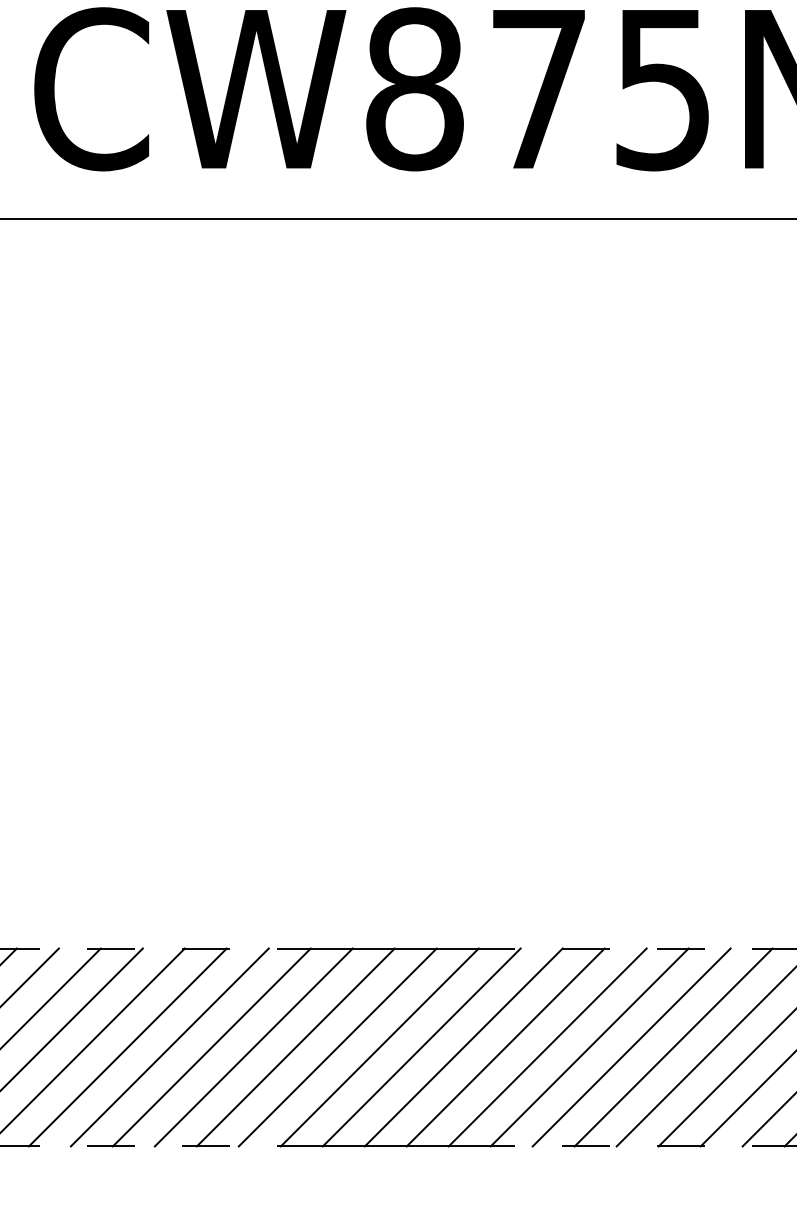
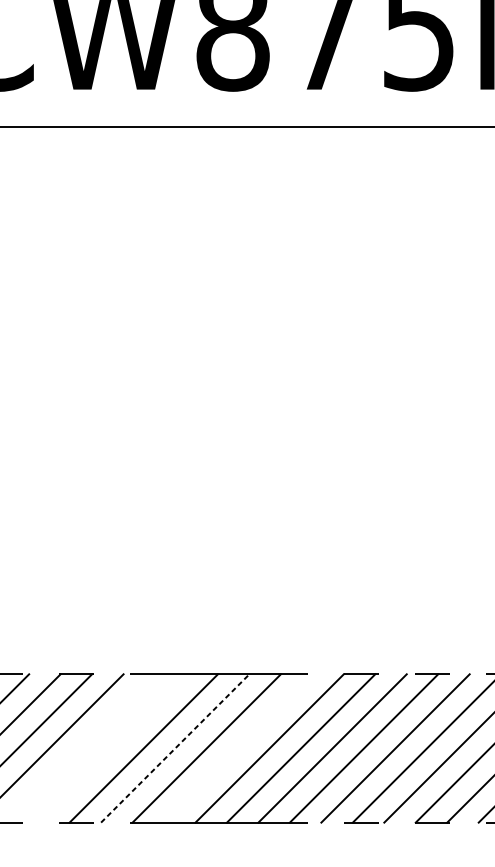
line: (211, 1047) -> (80, 748), removed
line: (253, 1047) -> (112, 748), removed
line: (337, 1047) -> (175, 748), solid -> dashed
line: (421, 1047) -> (238, 748), removed

